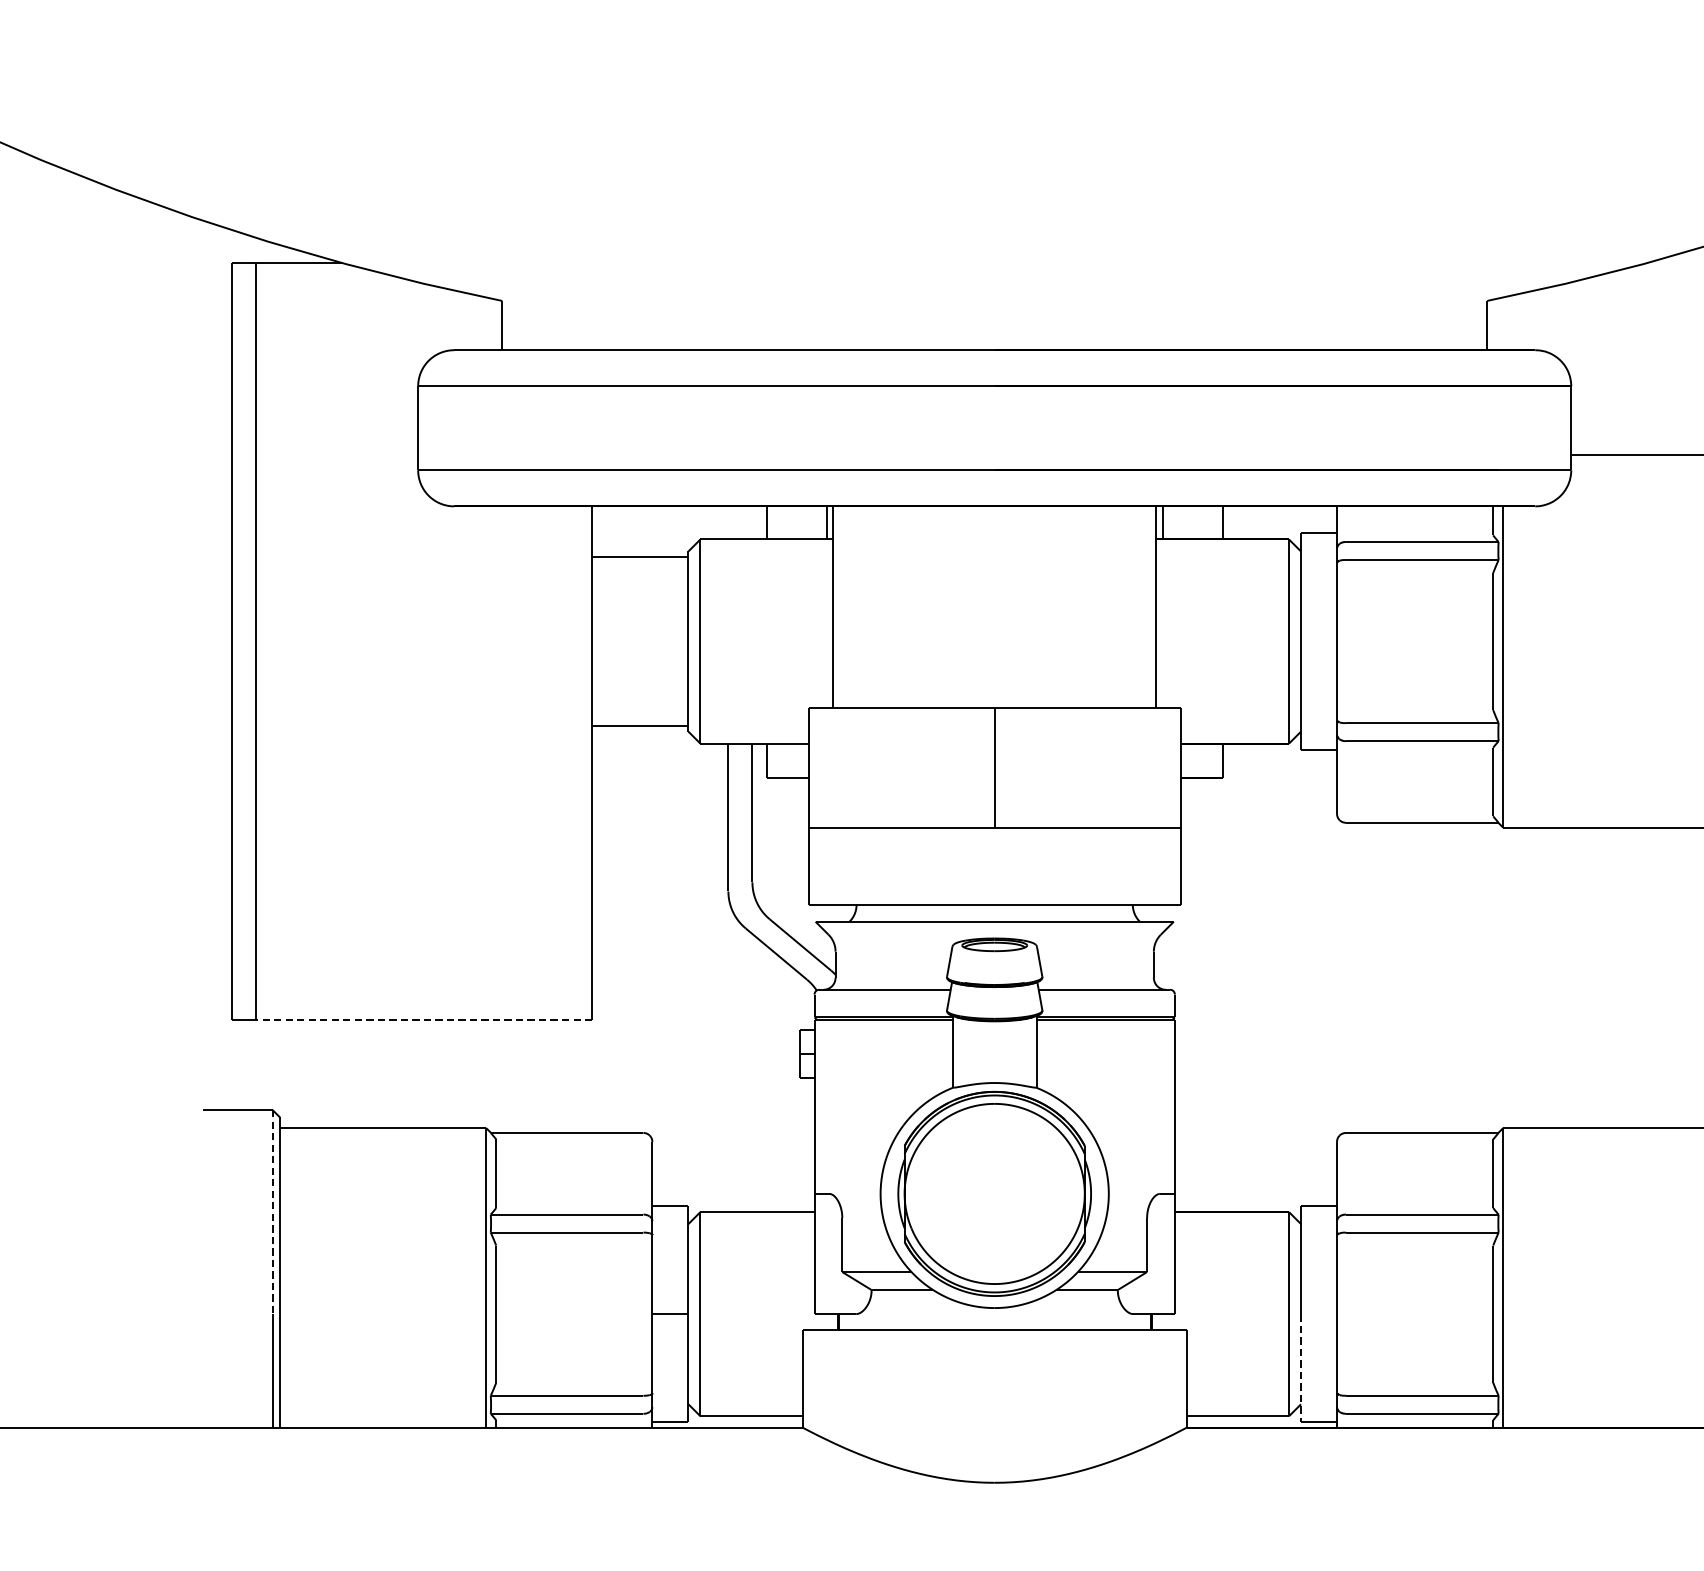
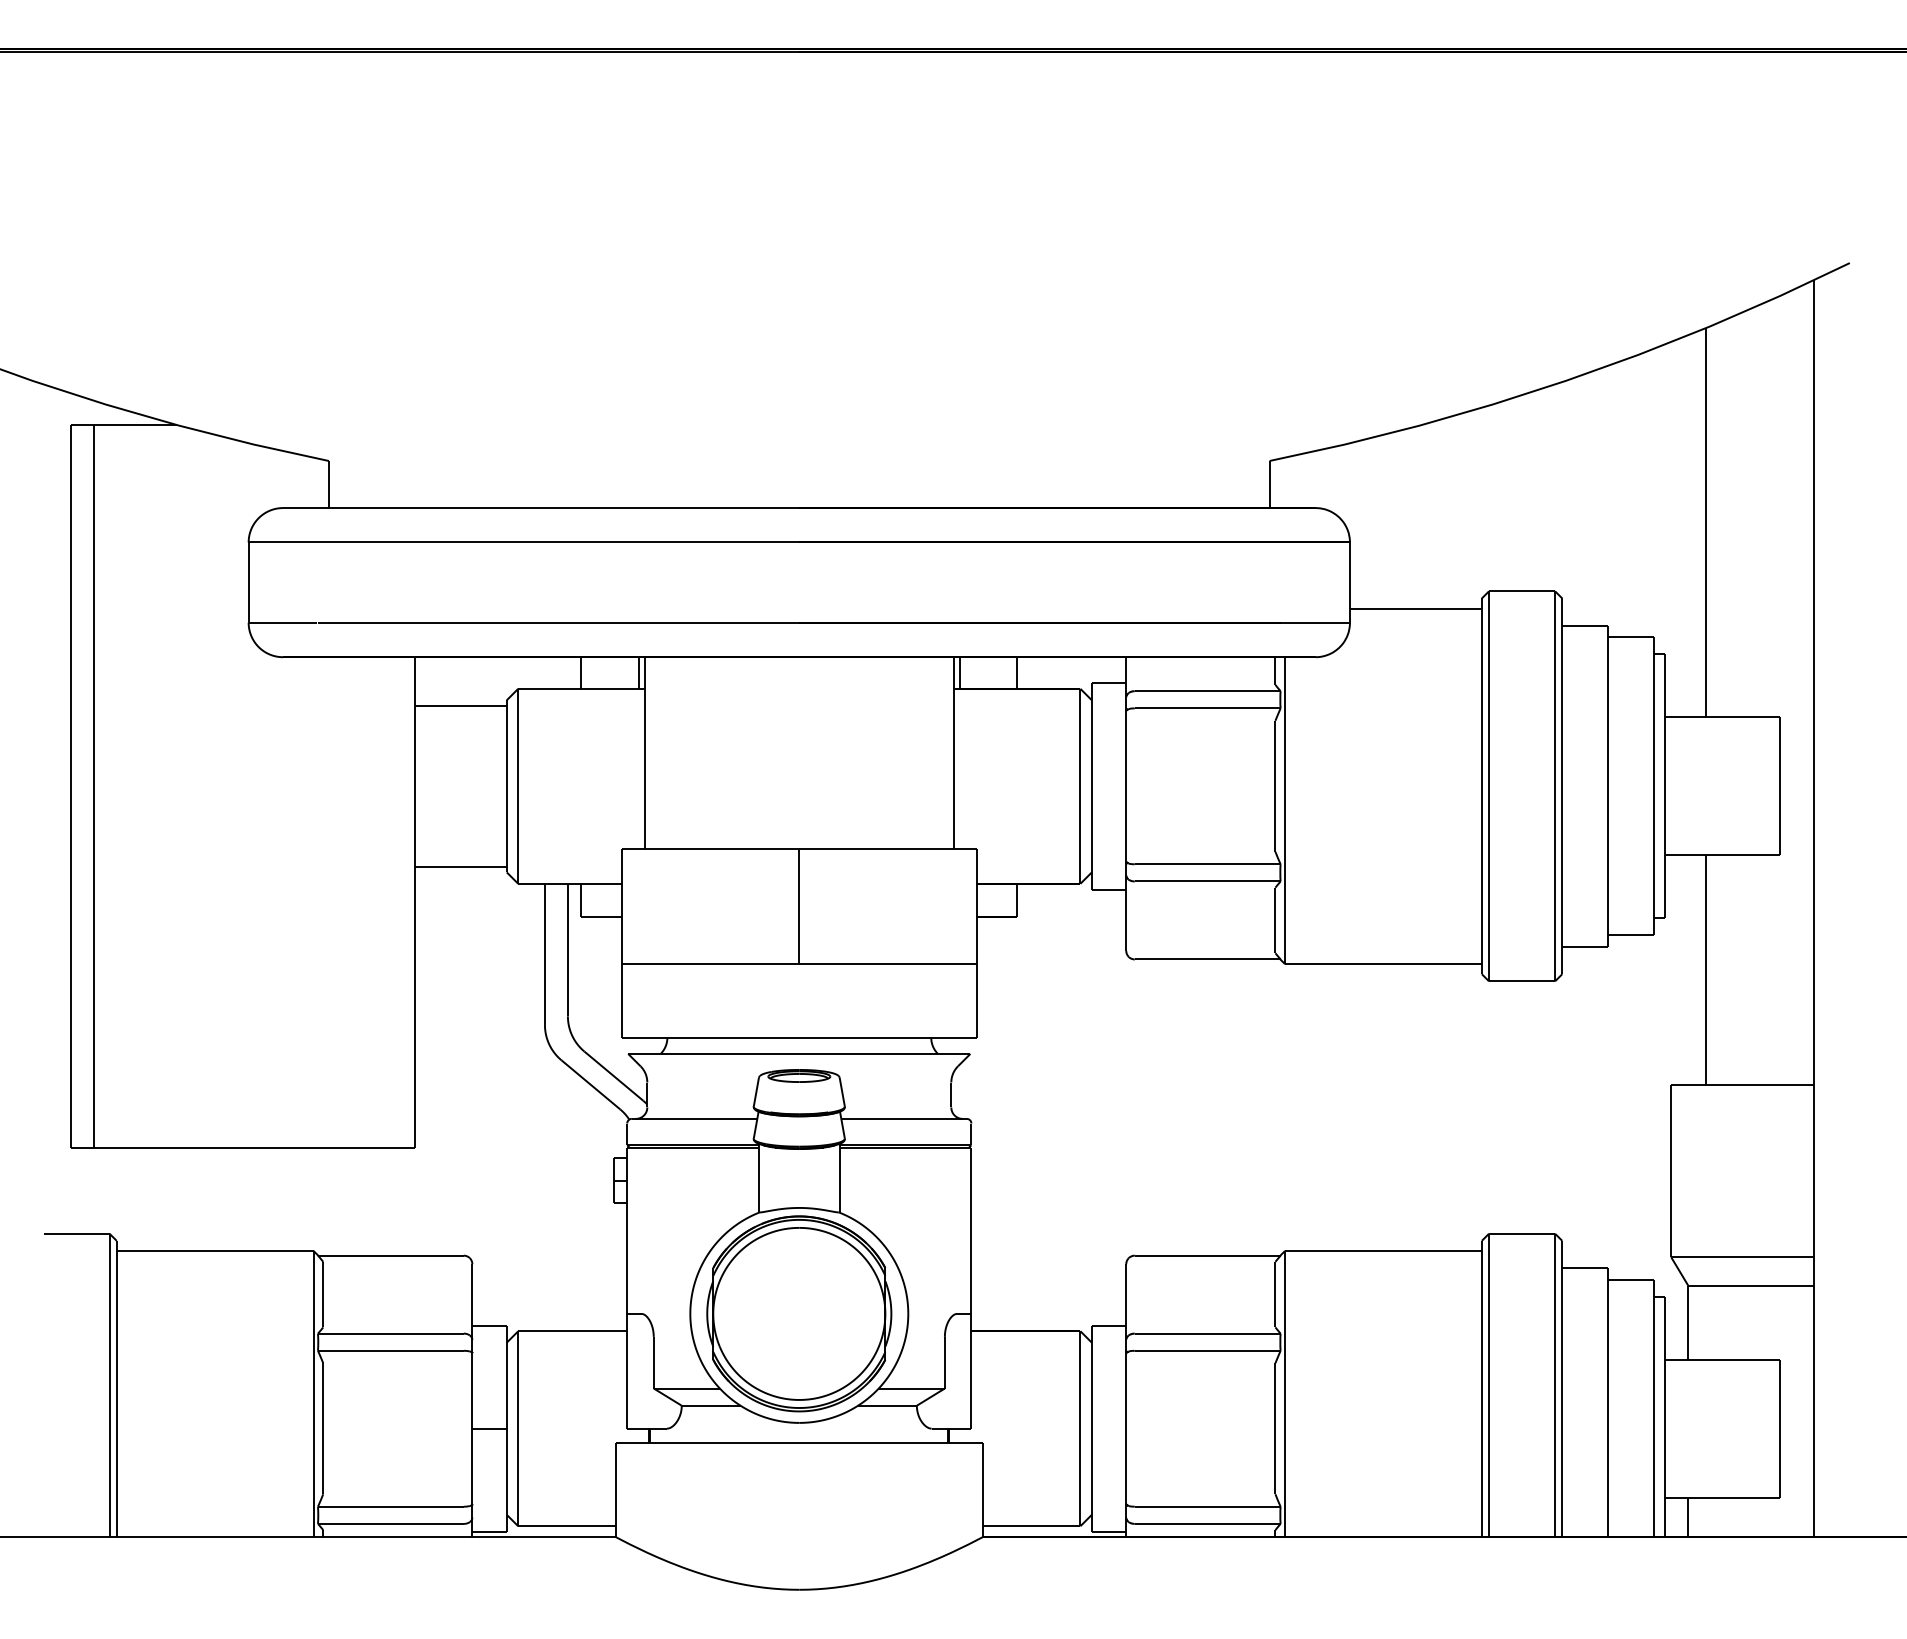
line: (424, 1019) -> (254, 1147), dashed -> solid
line: (272, 1212) -> (109, 1331), dashed -> solid
line: (1300, 1368) -> (1091, 1480), dashed -> solid

